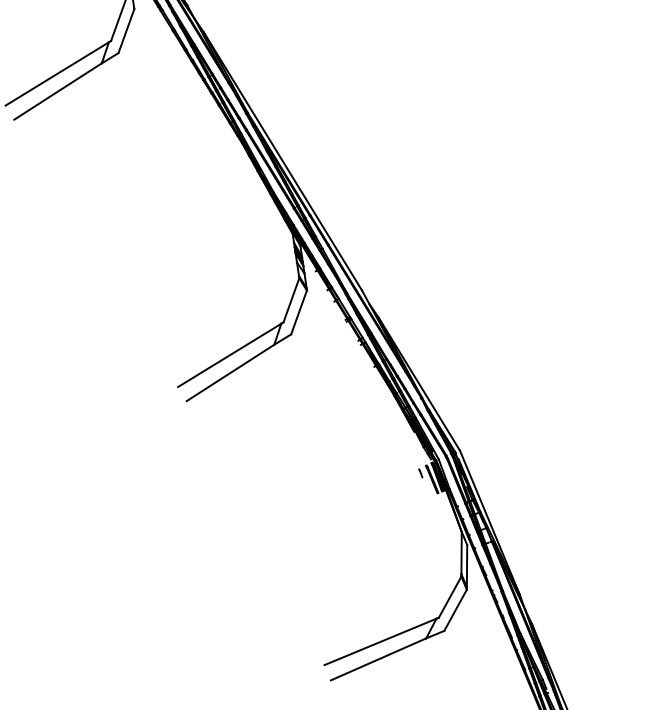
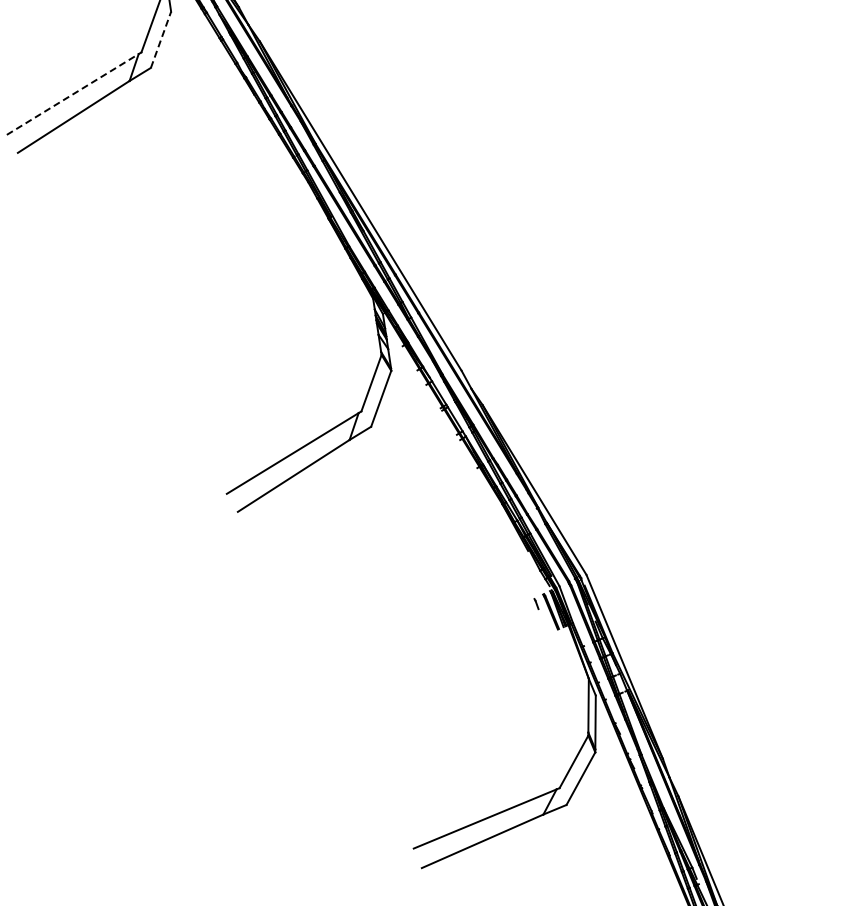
line: (126, 30) -> (161, 39), solid -> dashed
line: (57, 73) -> (73, 94), solid -> dashed

